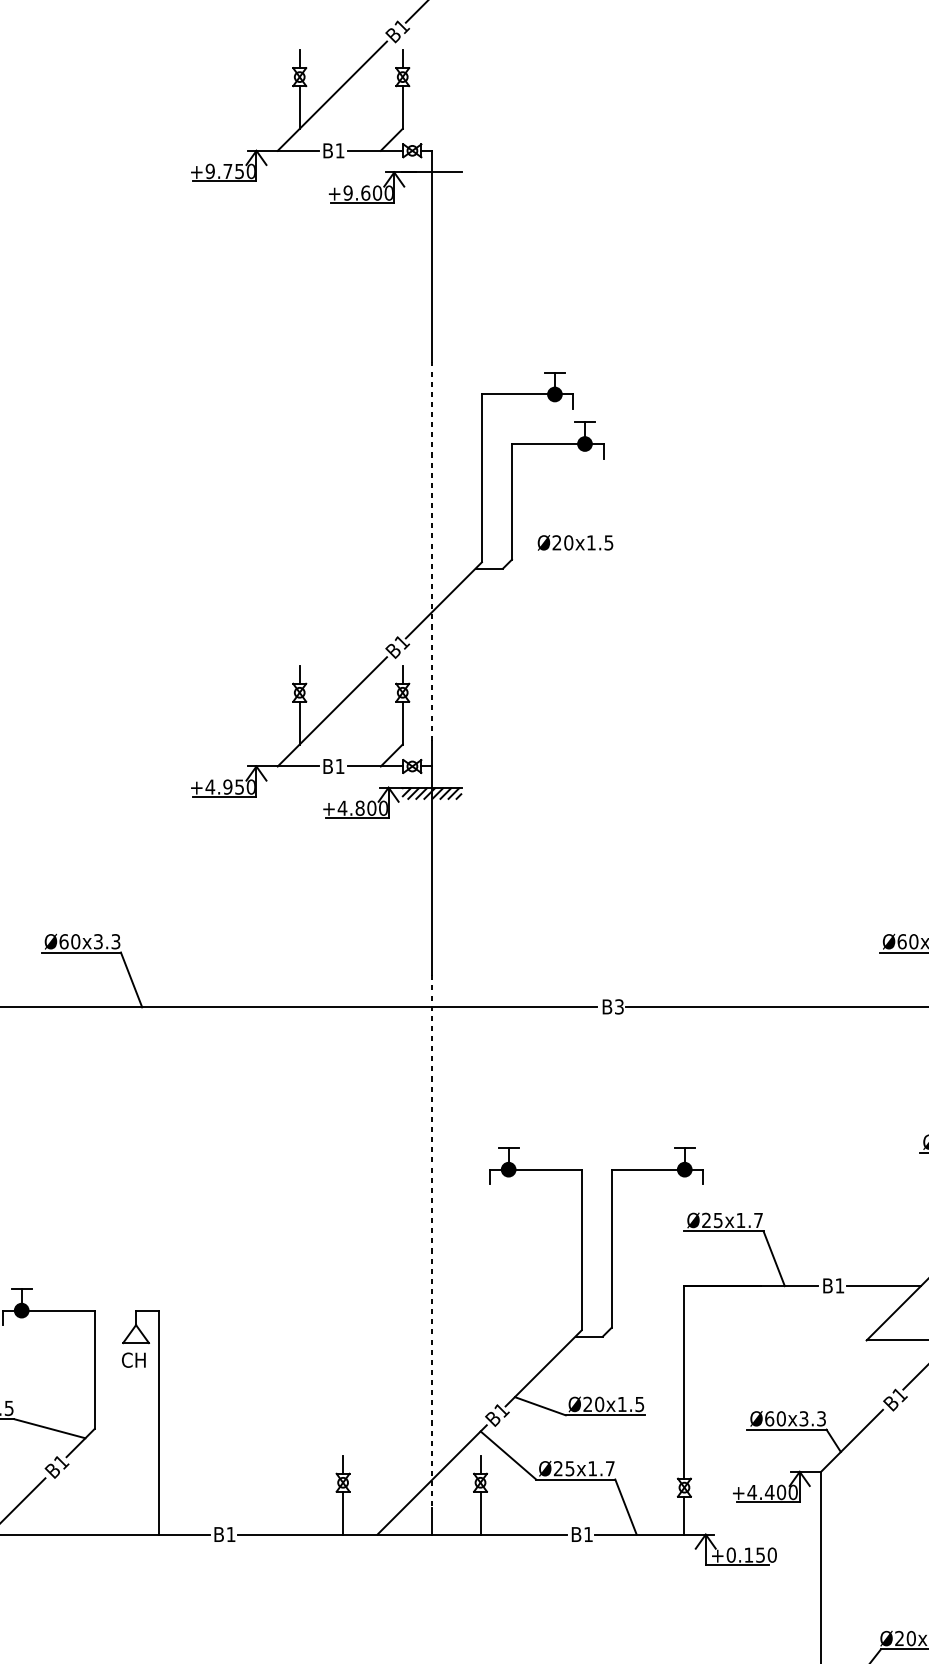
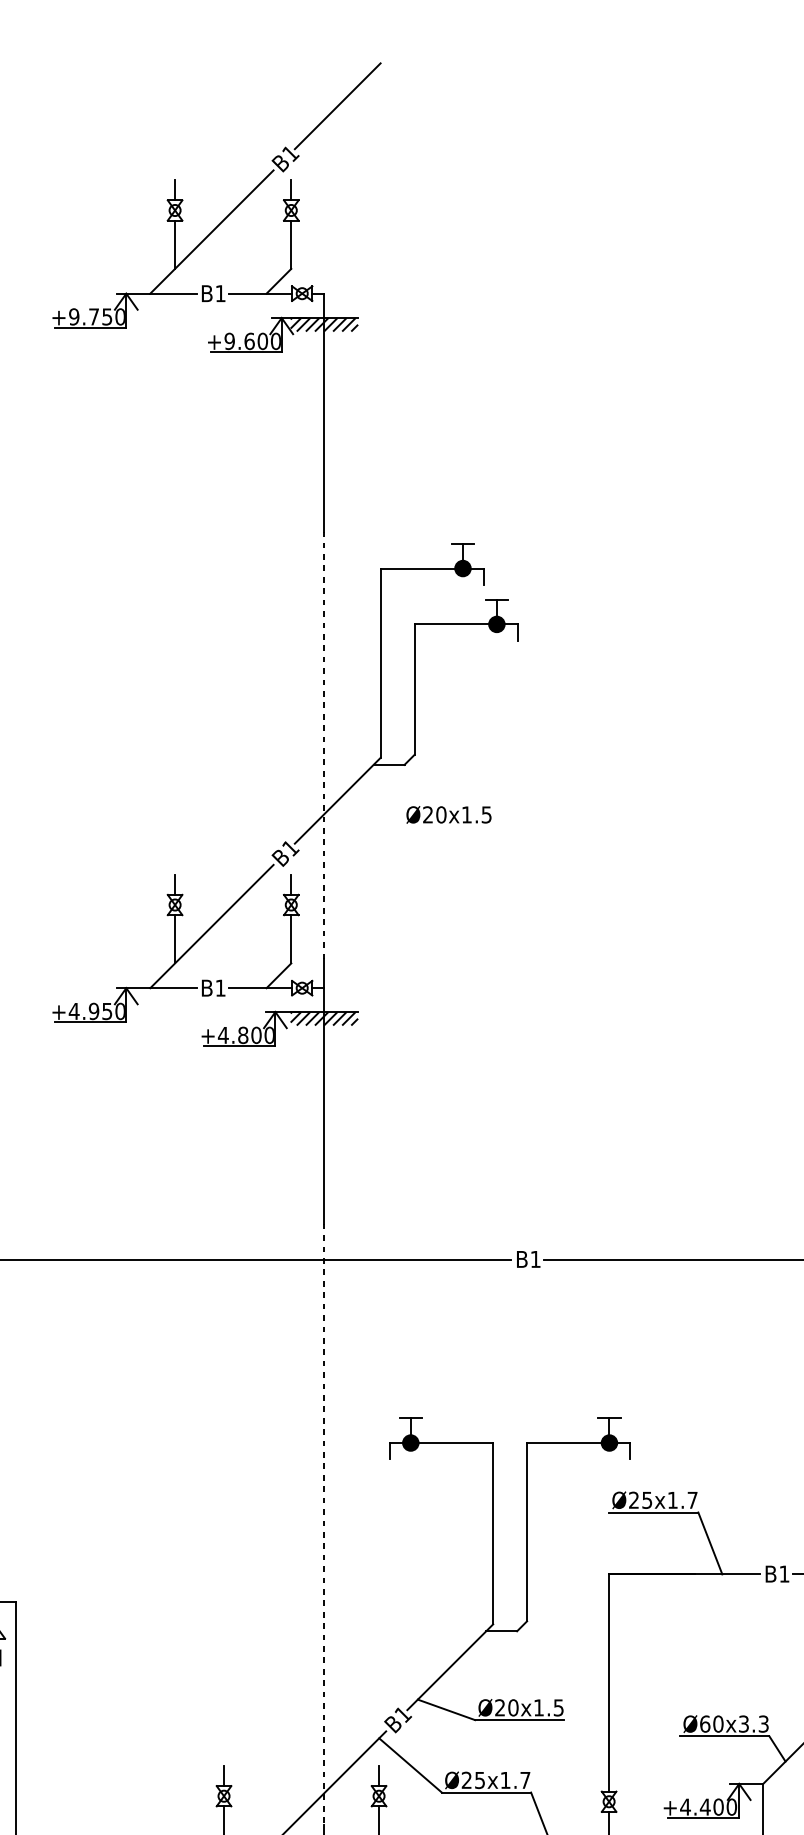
hatch: (431, 178) -> (323, 324), added
text: (575, 542) -> (448, 814), moved
text: (619, 1006) -> (535, 1258), B3 -> B1

